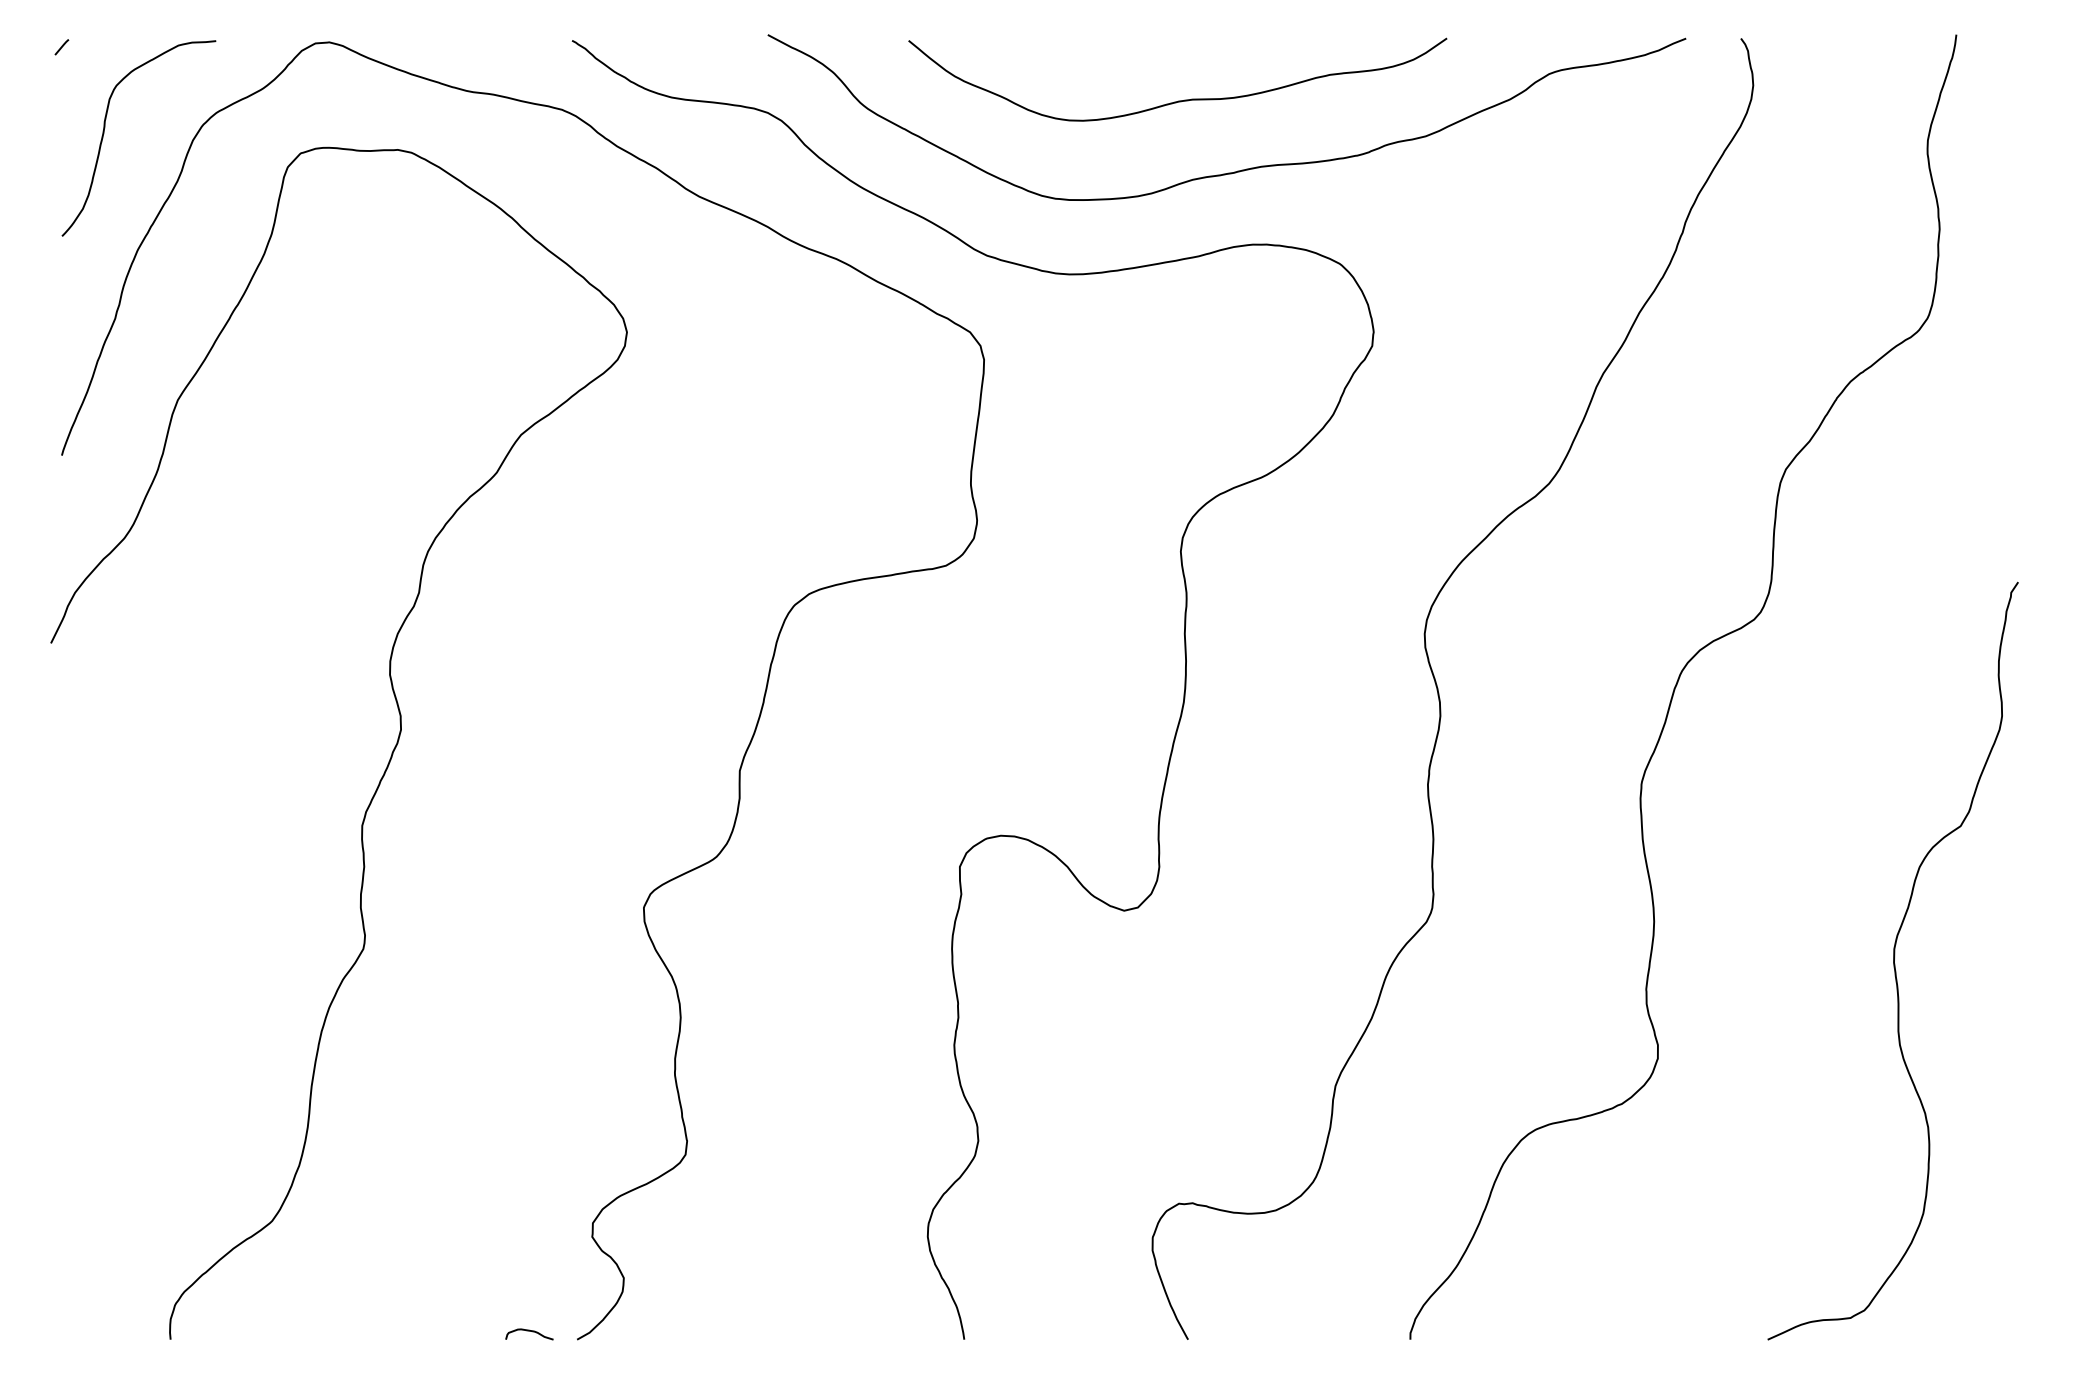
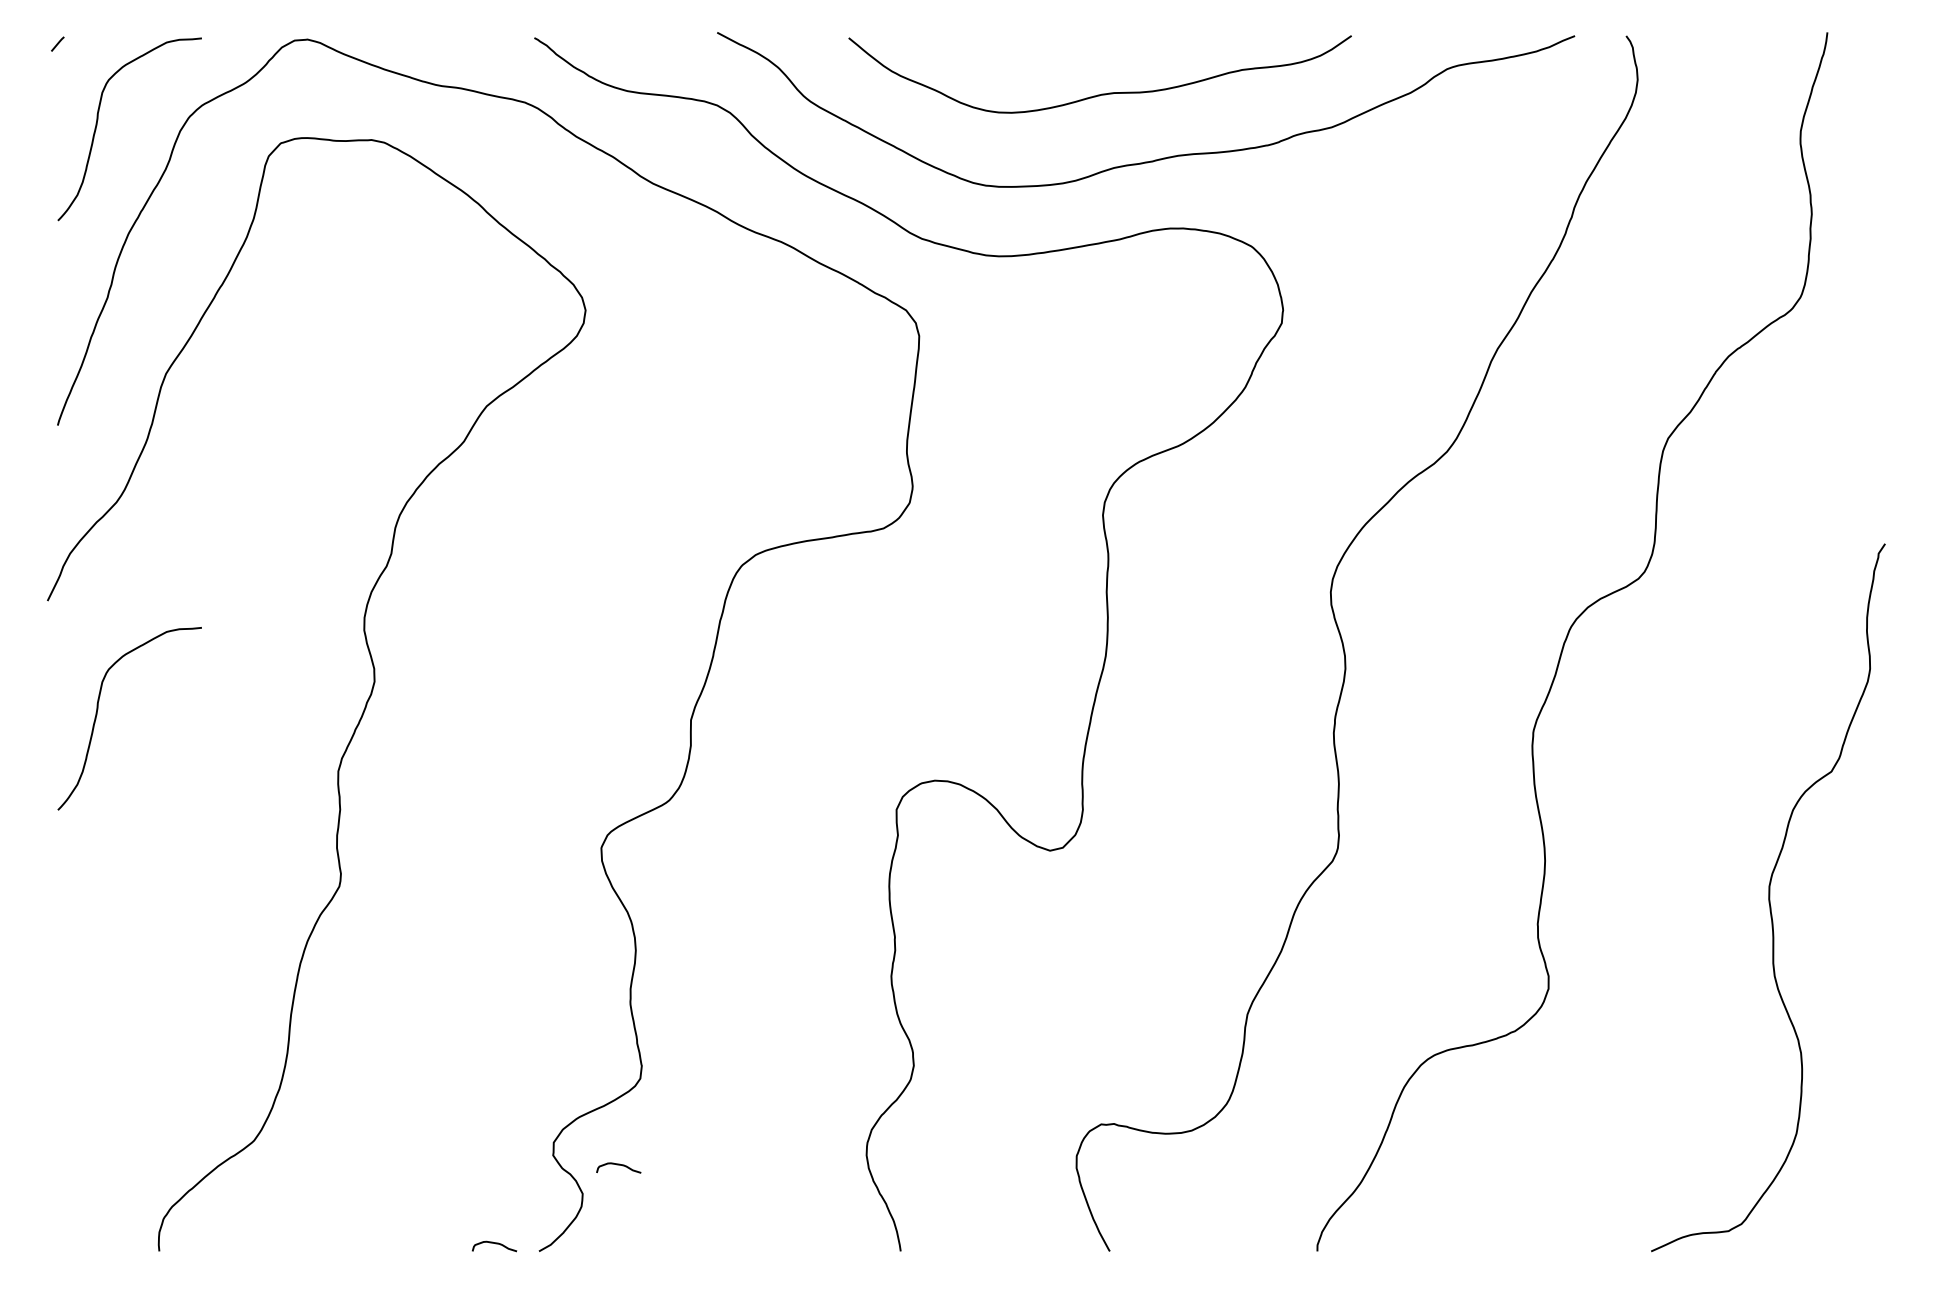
curve: (104, 764) -> (97, 714), added
curve: (662, 1247) -> (618, 1165), added

